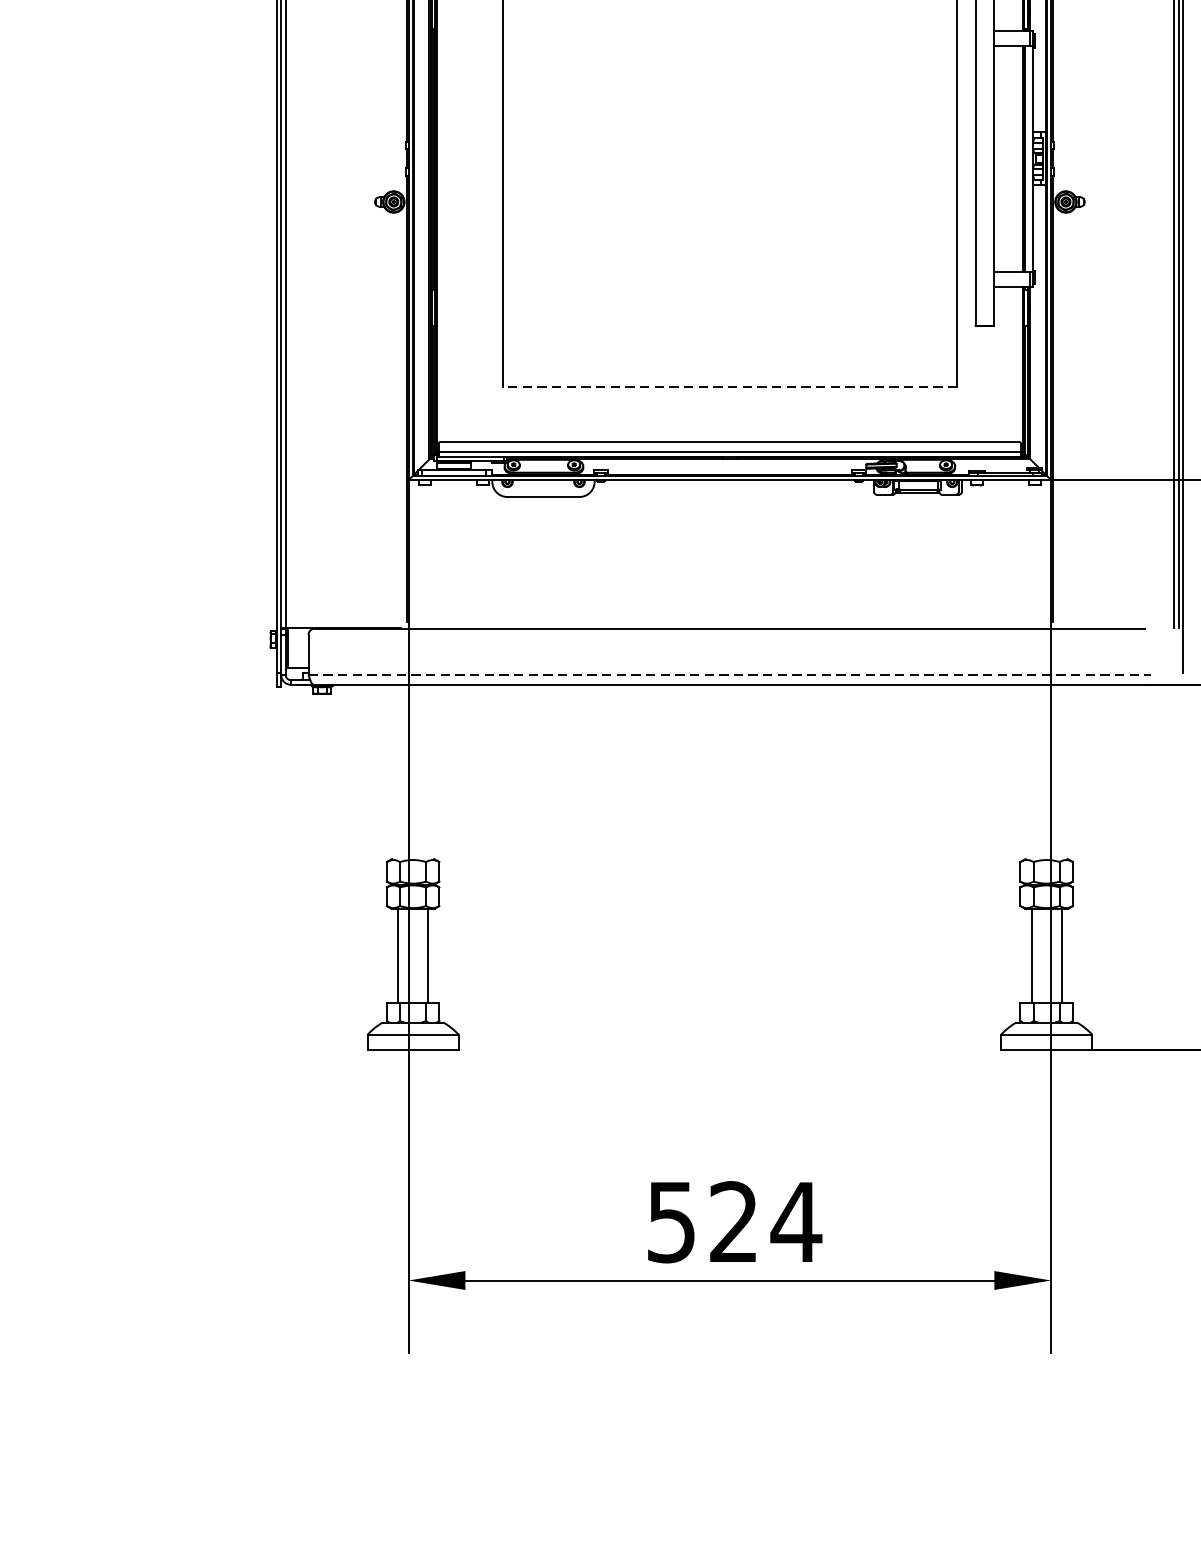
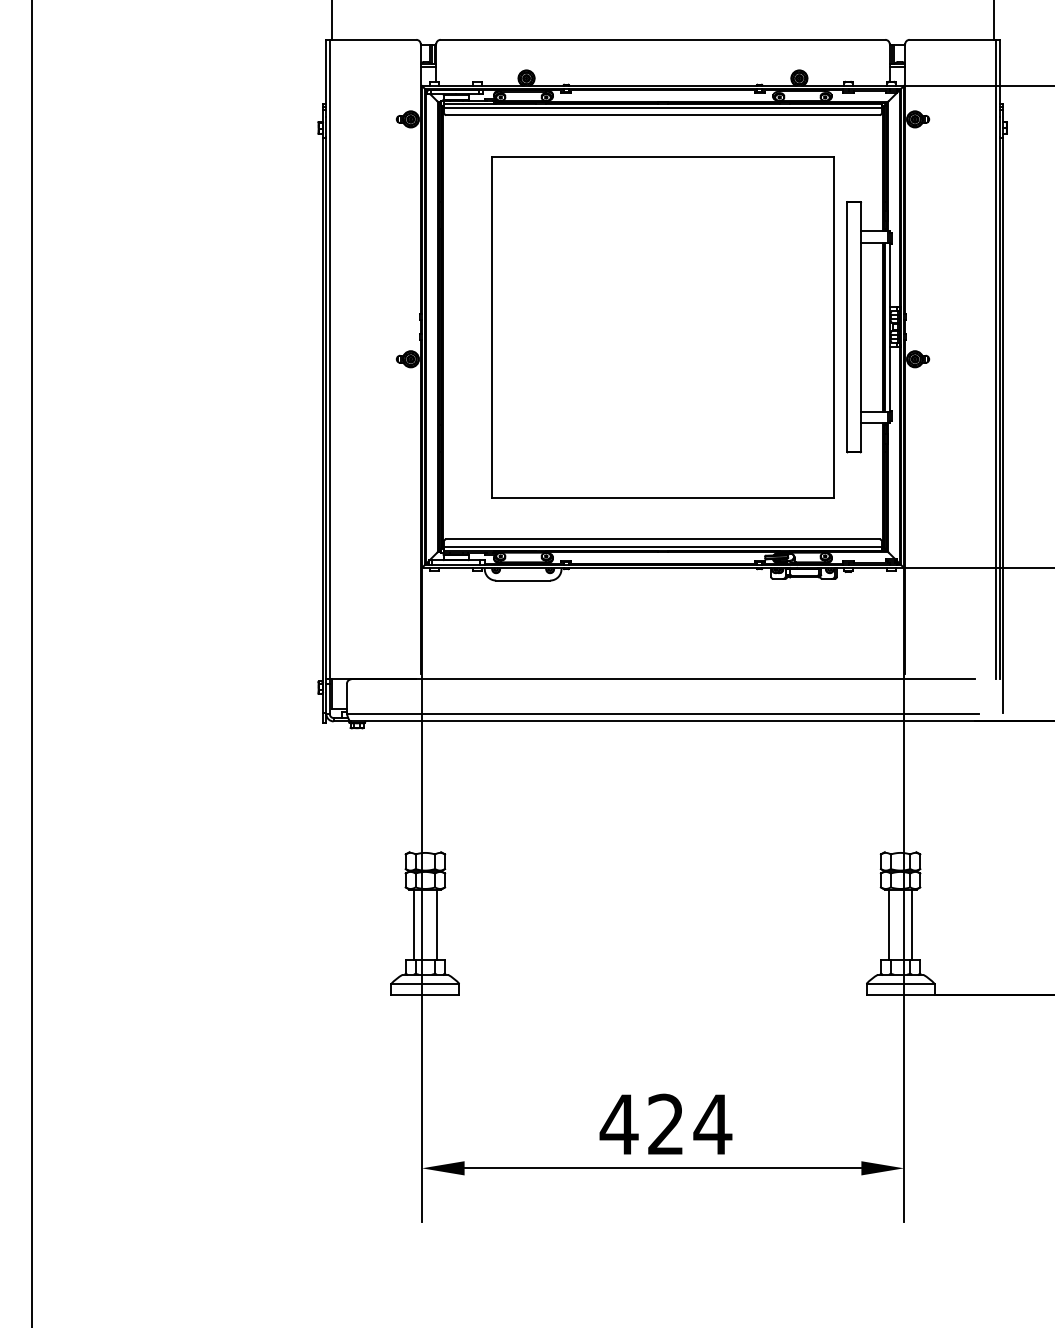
line: (730, 386) -> (663, 497), dashed -> solid
line: (730, 675) -> (663, 714), dashed -> solid
text: (670, 1222) -> (618, 1124), 524 -> 424

